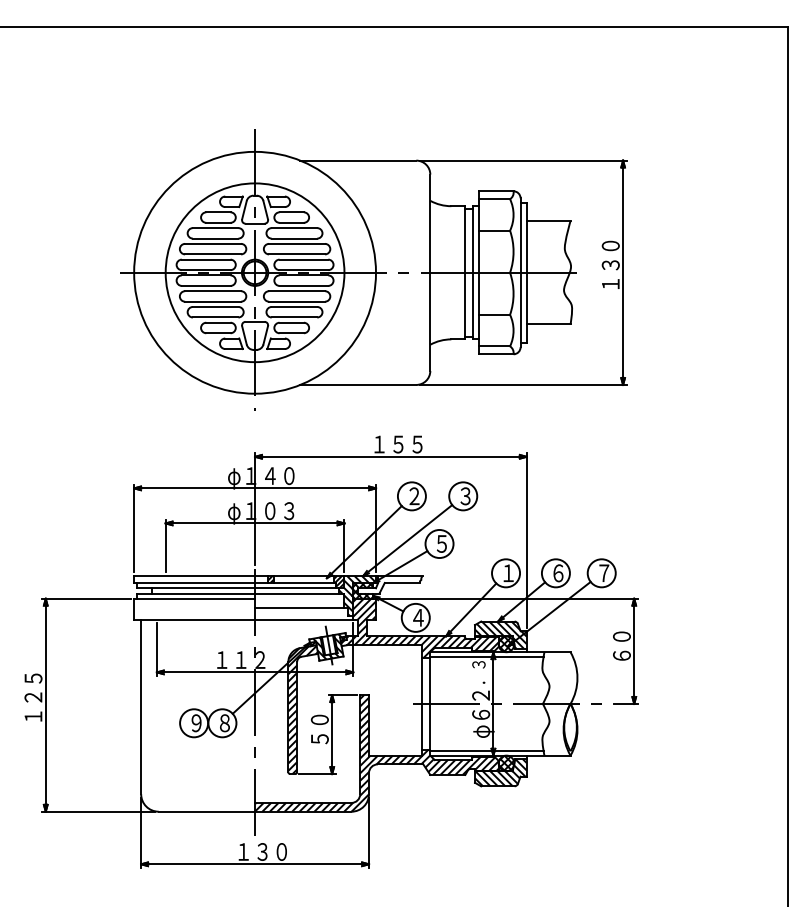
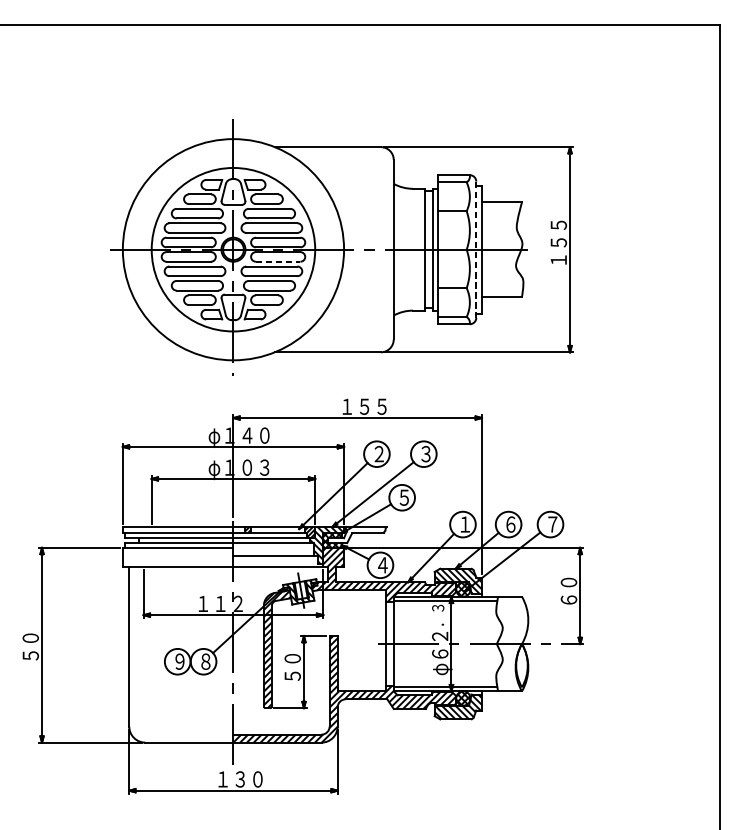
text: (610, 255) -> (558, 233), １３０ -> １５５
line: (520, 273) -> (476, 250), solid -> dashed
line: (304, 285) -> (278, 261), solid -> dashed
text: (33, 697) -> (30, 638), １２５ -> ５０

